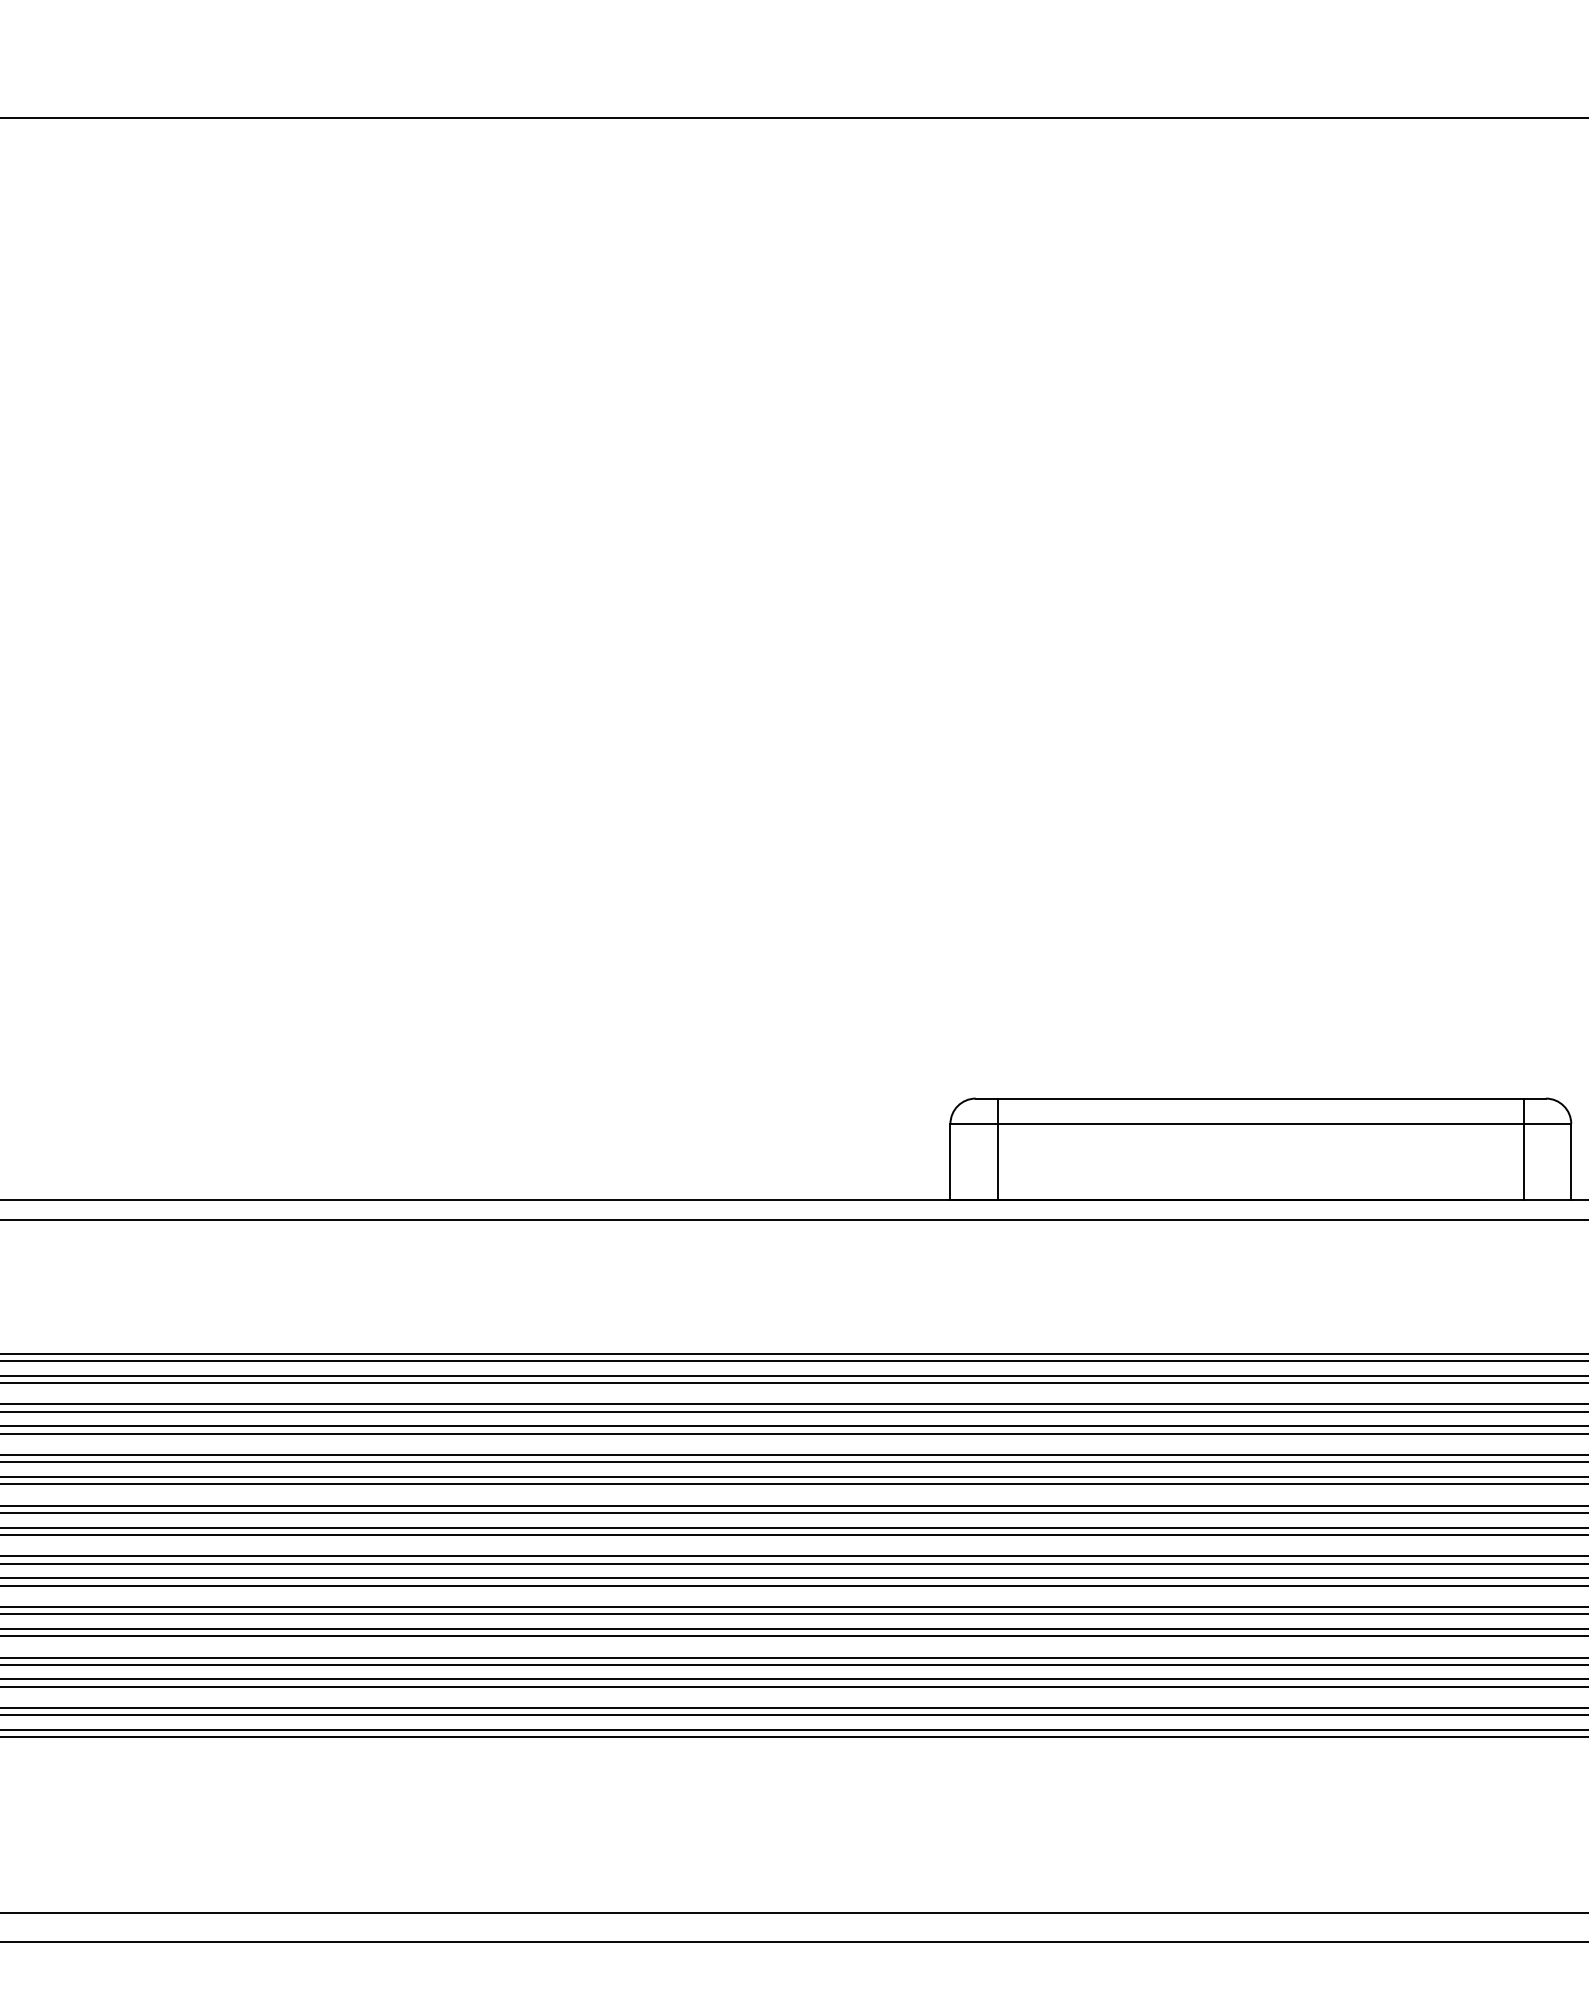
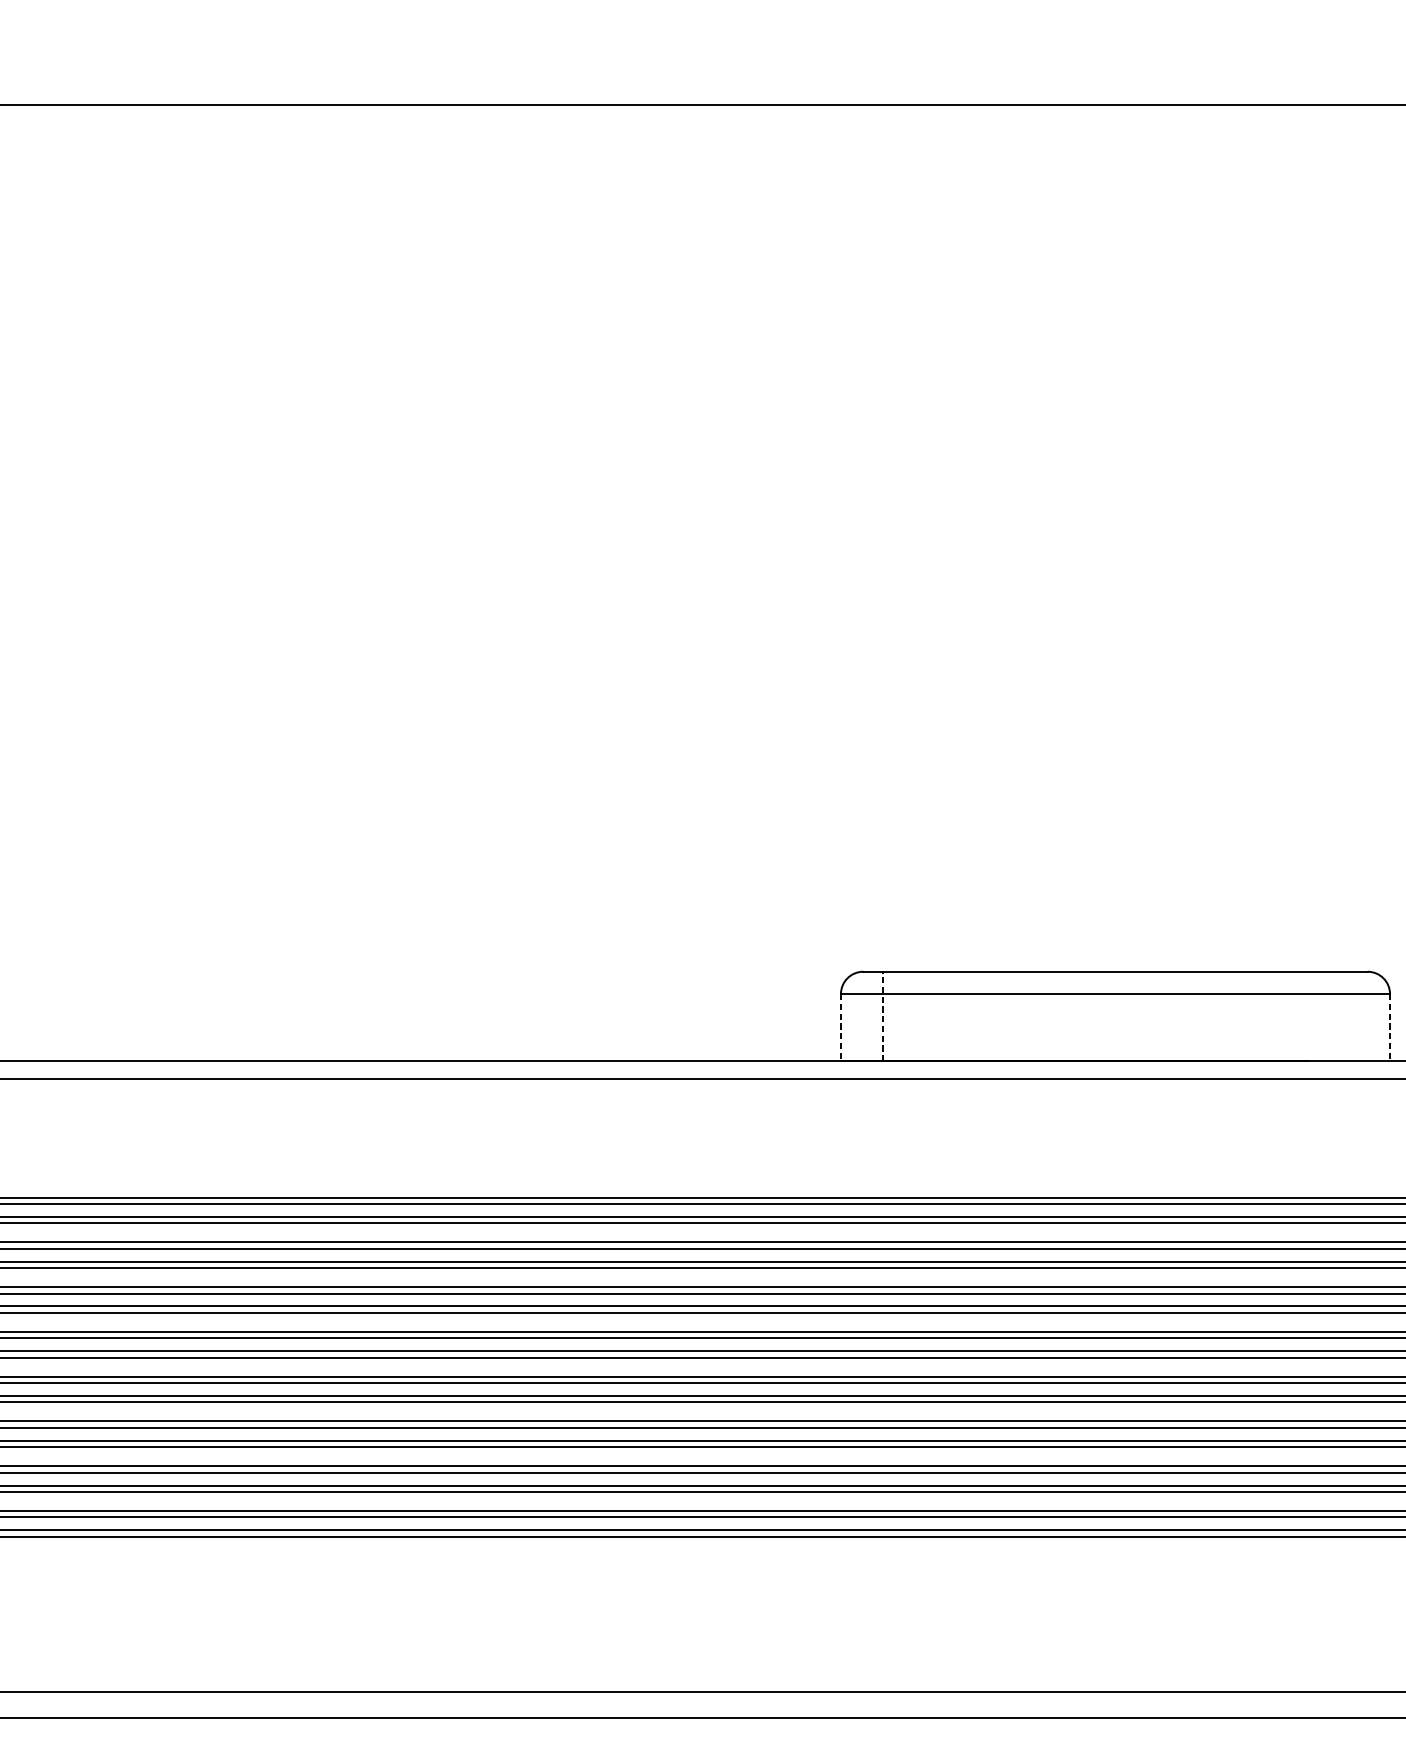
line: (1524, 1148) -> (1348, 1015), removed
line: (997, 1149) -> (882, 1016), solid -> dashed
line: (950, 1161) -> (840, 1027), solid -> dashed
line: (1571, 1161) -> (1390, 1027), solid -> dashed

